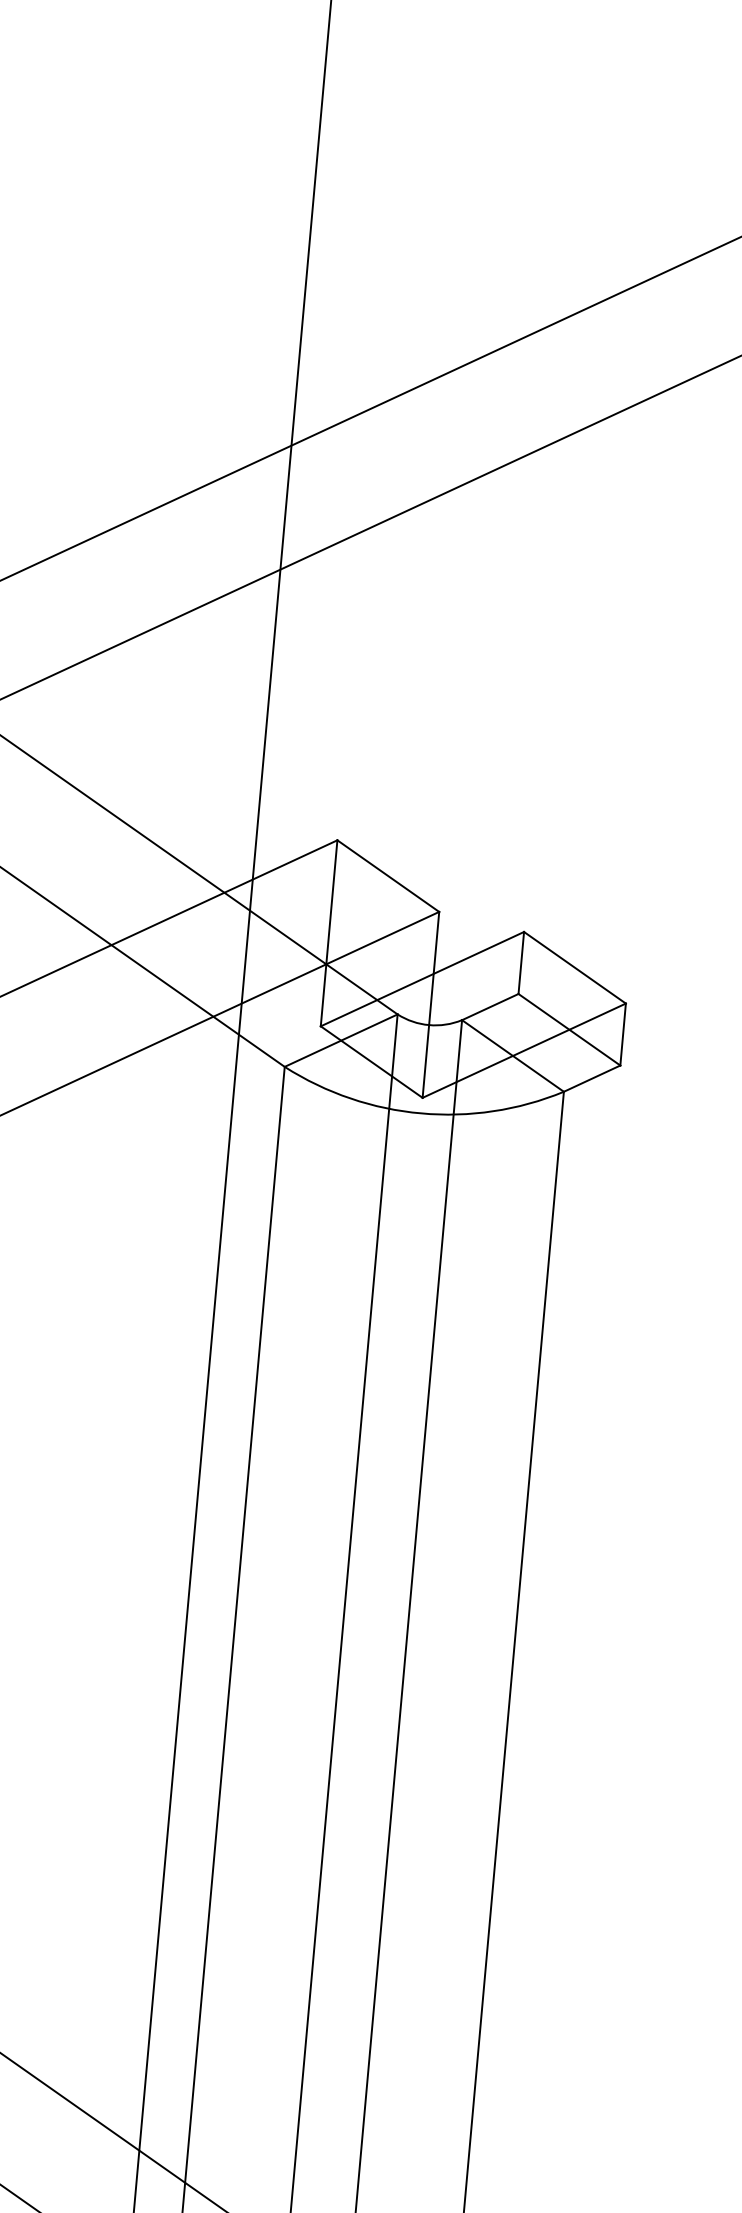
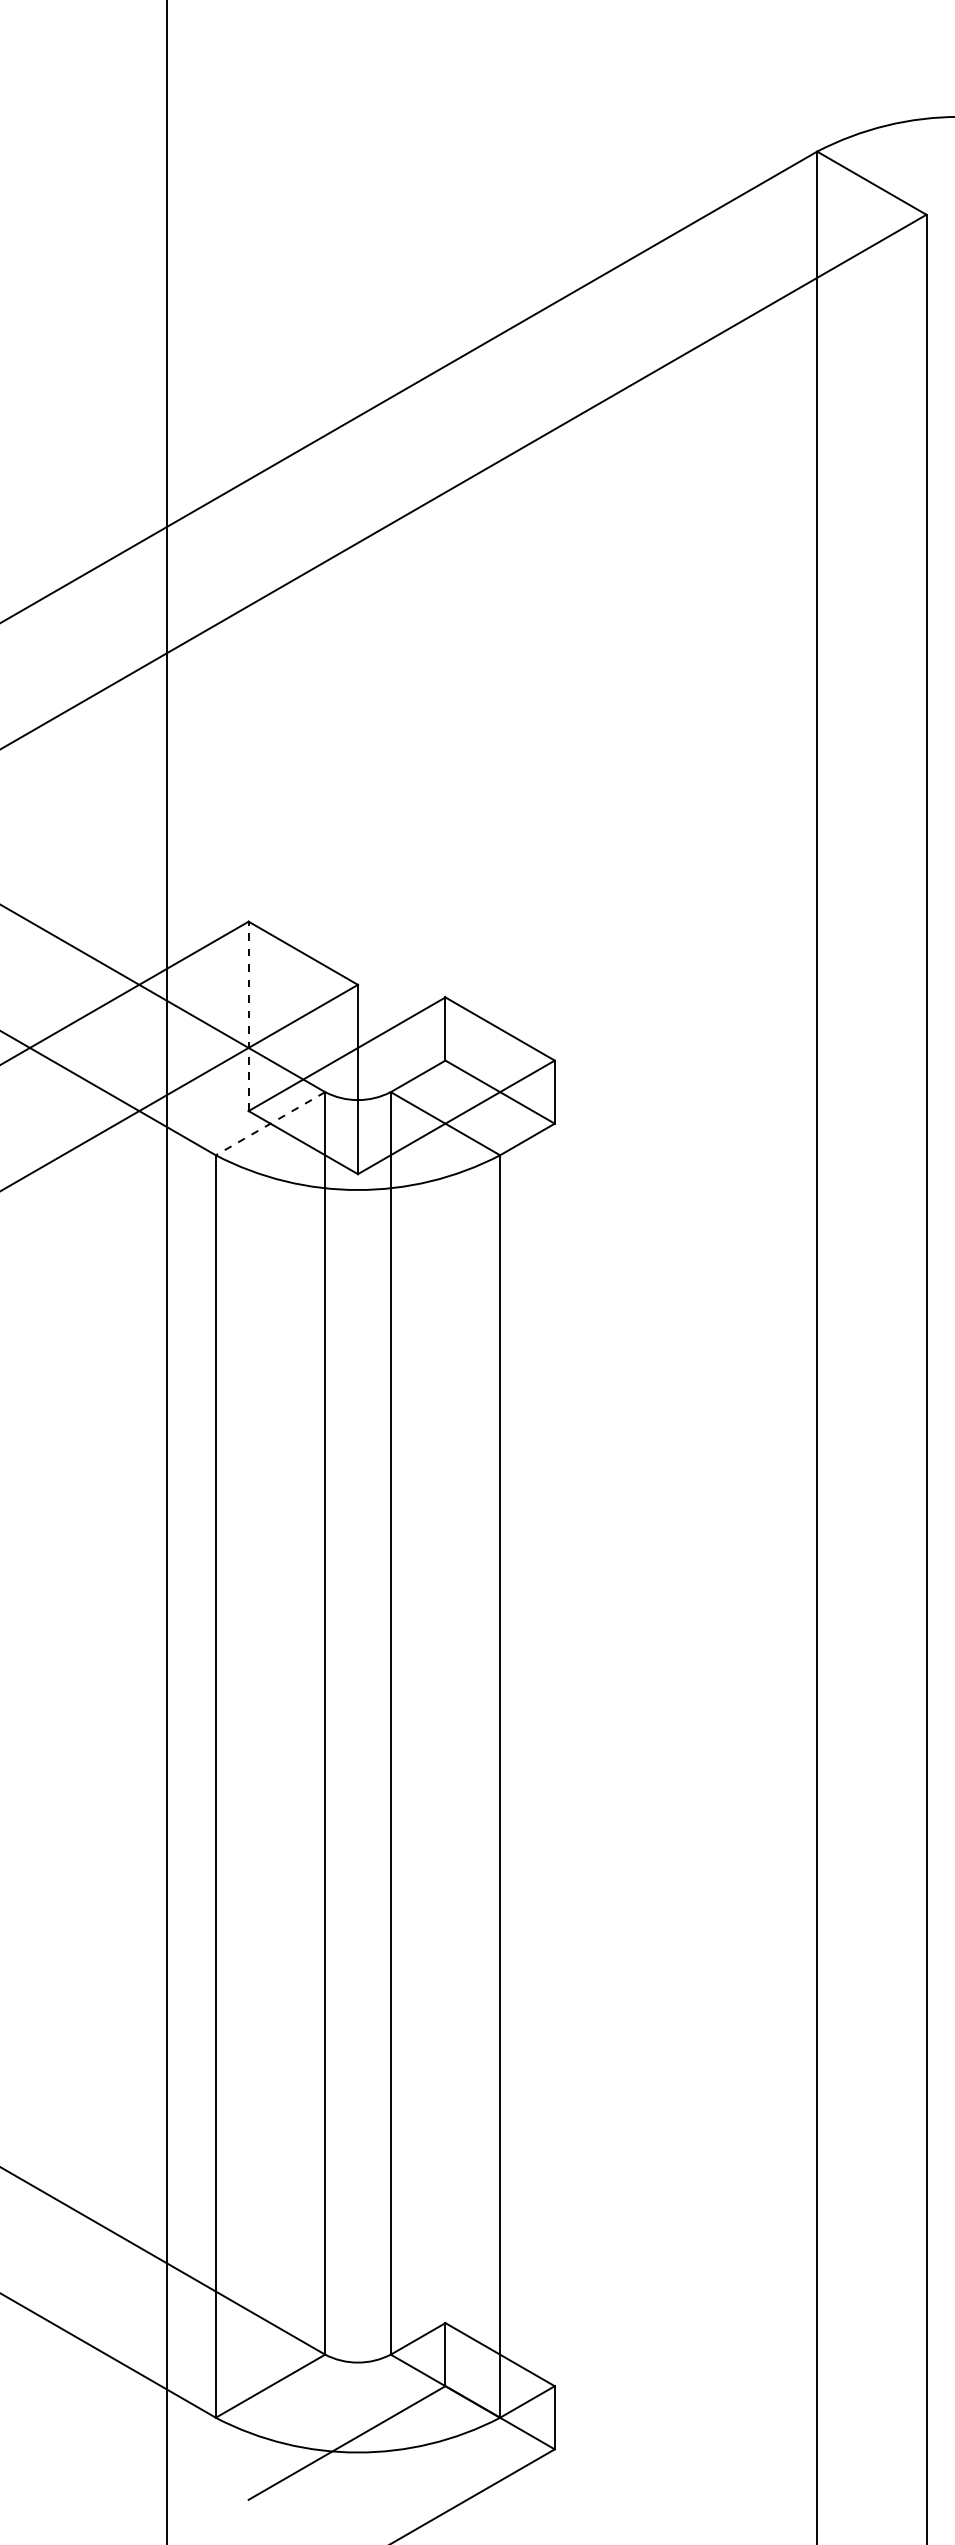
line: (328, 933) -> (248, 1016), solid -> dashed
line: (341, 1040) -> (270, 1123), solid -> dashed

